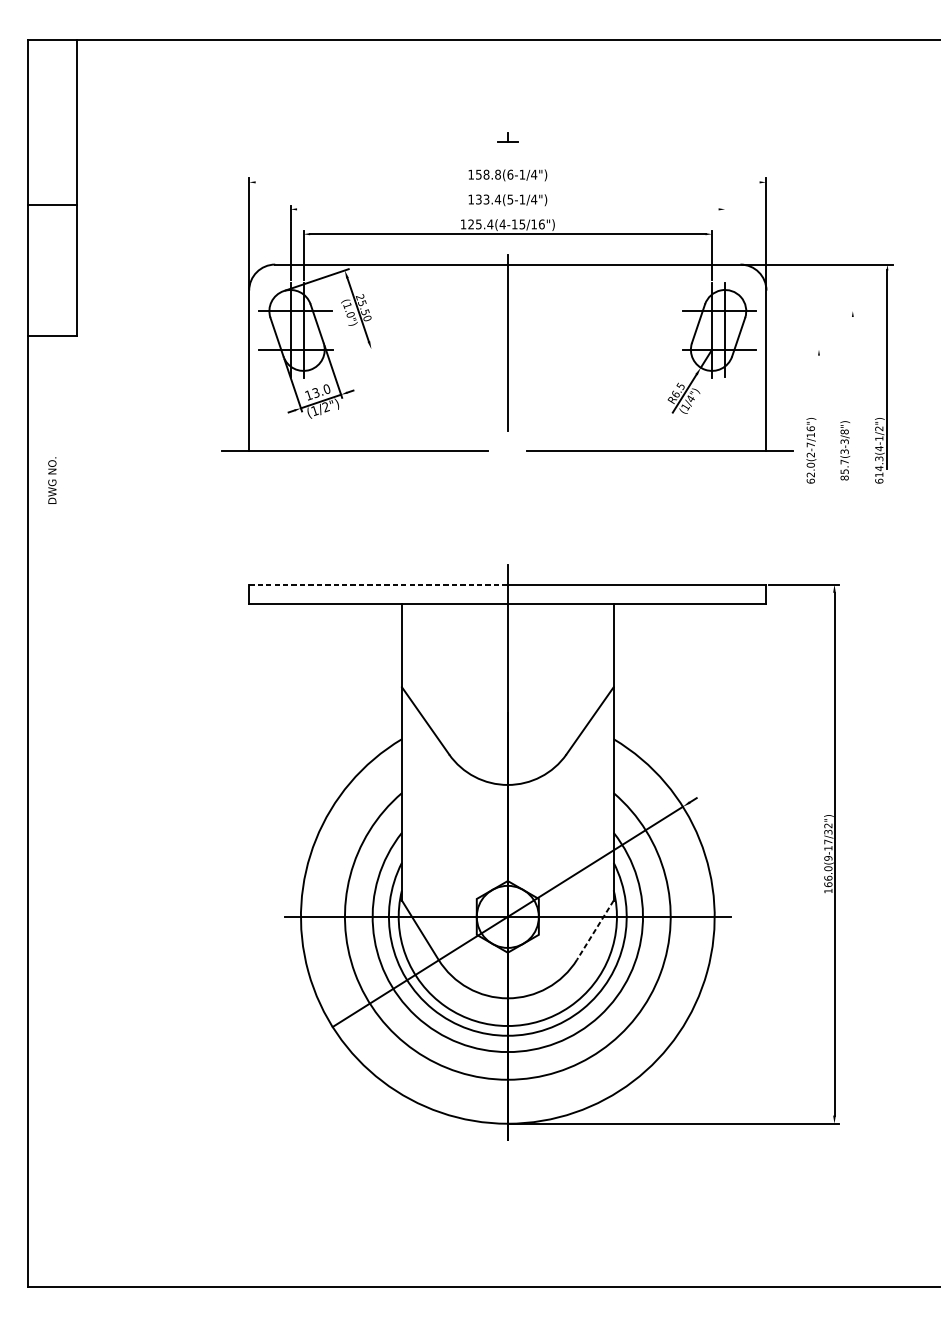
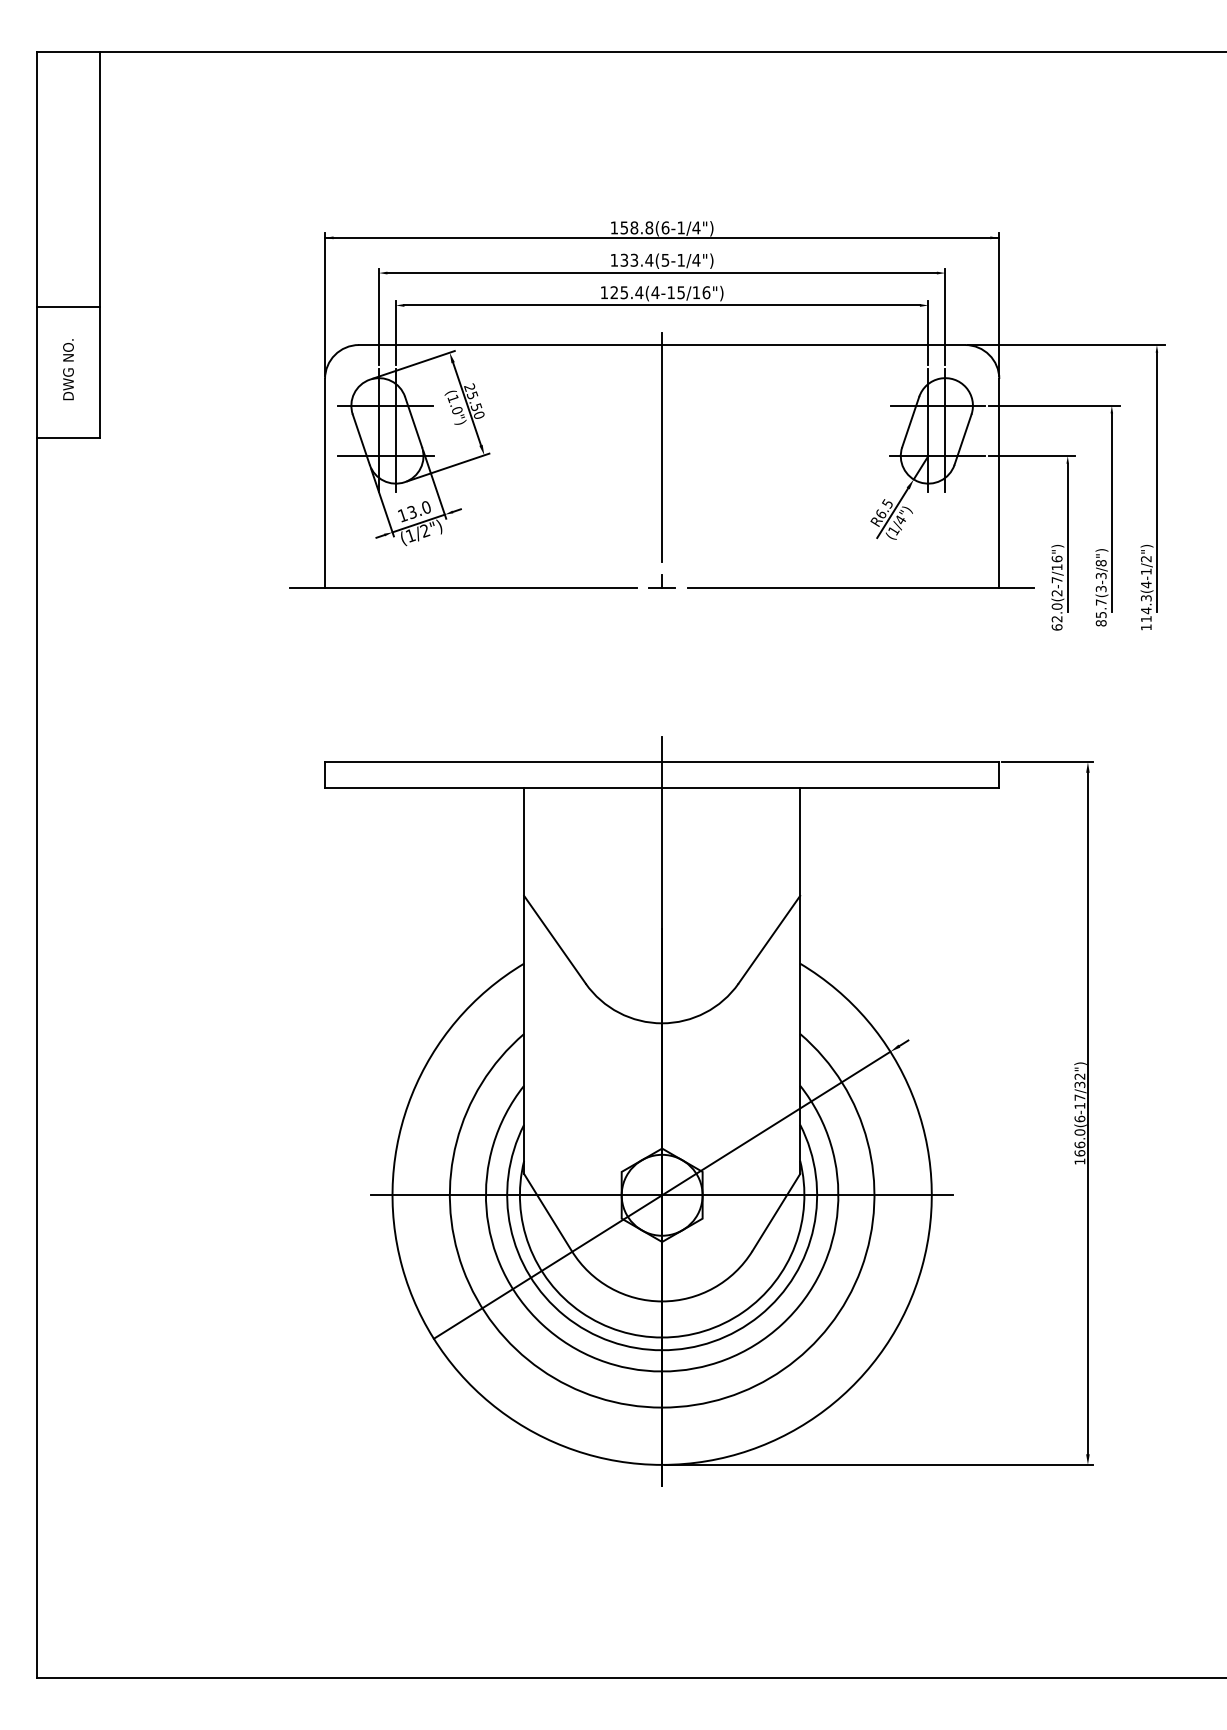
part: (507, 137) -> (661, 581), moved
line: (507, 182) -> (661, 237), added
line: (52, 205) -> (68, 306), moved
line: (507, 209) -> (661, 273), added
line: (725, 242) -> (945, 316), added
line: (808, 310) -> (1054, 405), added
line: (791, 350) -> (1031, 456), added
line: (343, 358) -> (448, 467), added
line: (852, 393) -> (1111, 512), added
line: (818, 412) -> (1067, 537), added
text: (52, 480) -> (68, 369), moved
text: (878, 481) -> (1145, 627), 614.3(4-1/2") -> 114.3(4-1/2")
line: (378, 584) -> (493, 762), dashed -> solid
text: (828, 857) -> (1079, 1118), 166.0(9-17/32") -> 166.0(6-17/32")
line: (595, 930) -> (776, 1213), dashed -> solid

